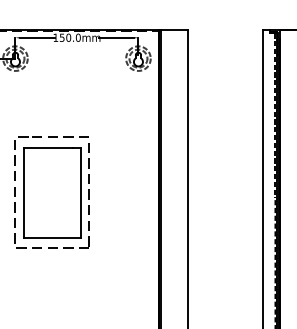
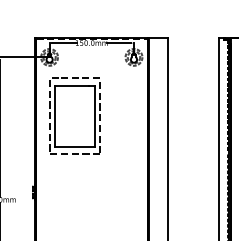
part: (51, 191) -> (74, 115), moved

